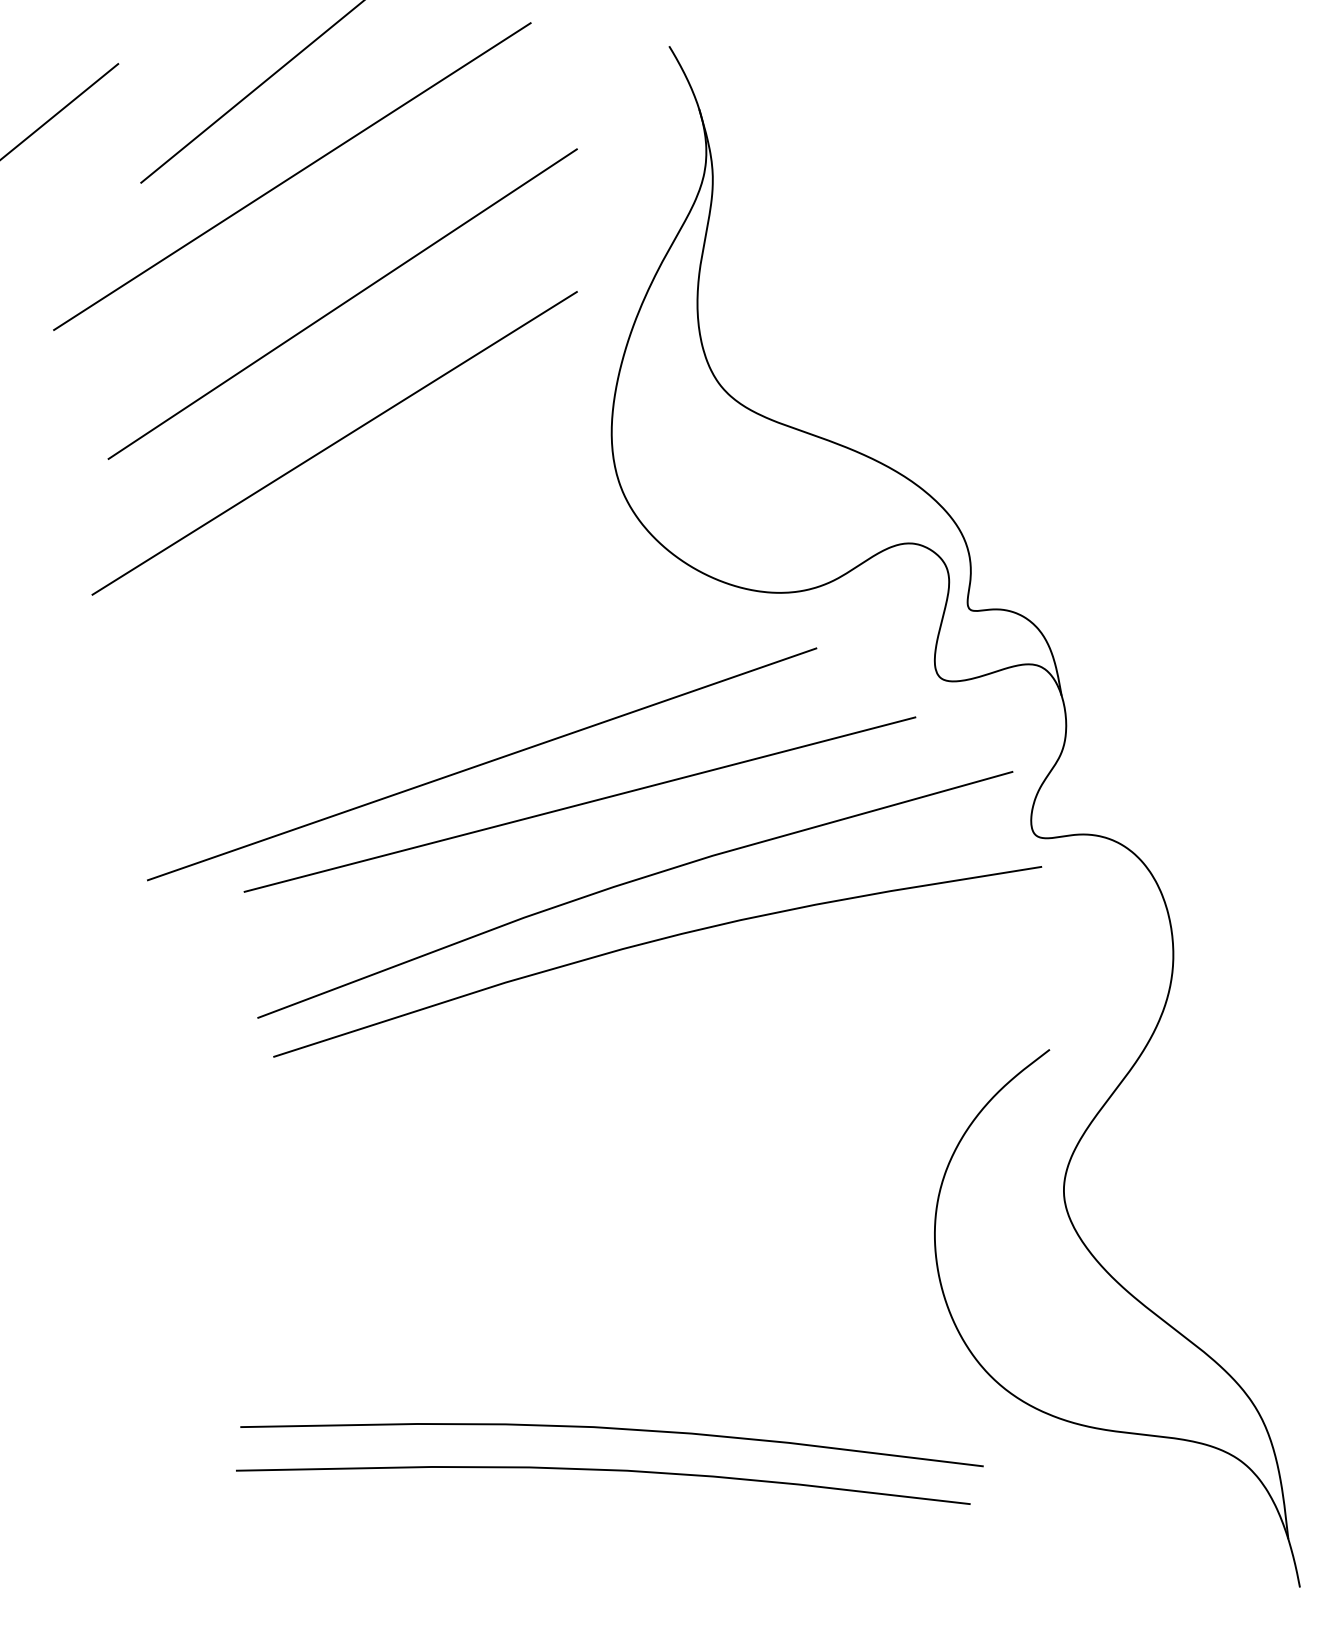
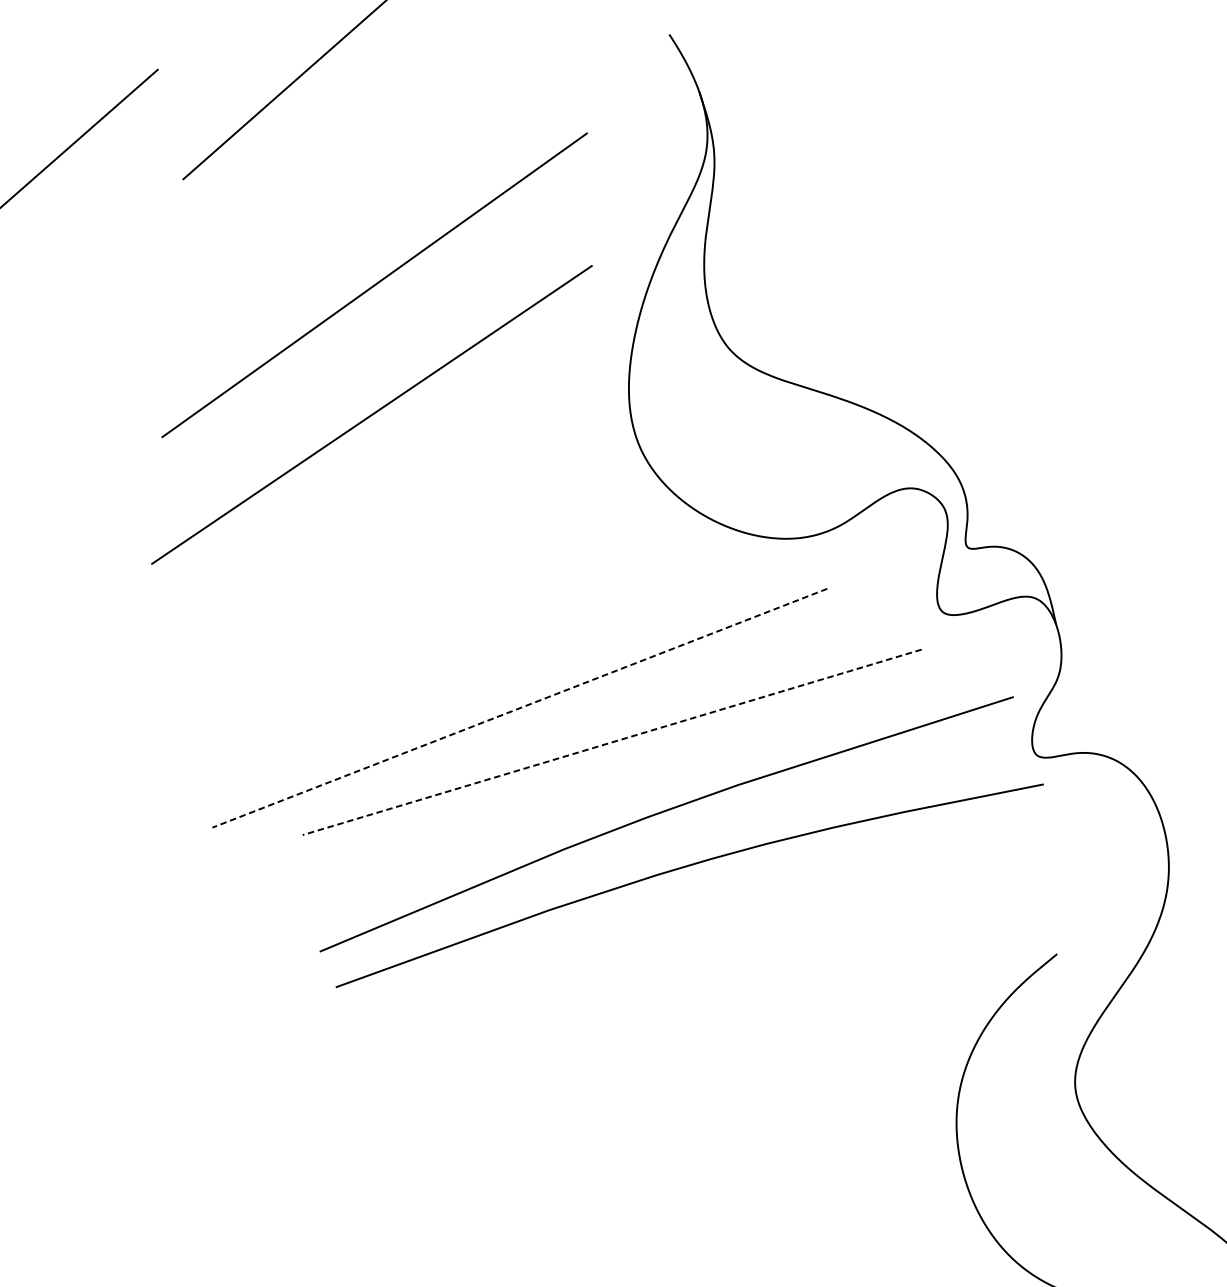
line: (292, 176) -> (323, 168), removed
line: (482, 764) -> (520, 708), solid -> dashed
line: (579, 804) -> (611, 742), solid -> dashed

